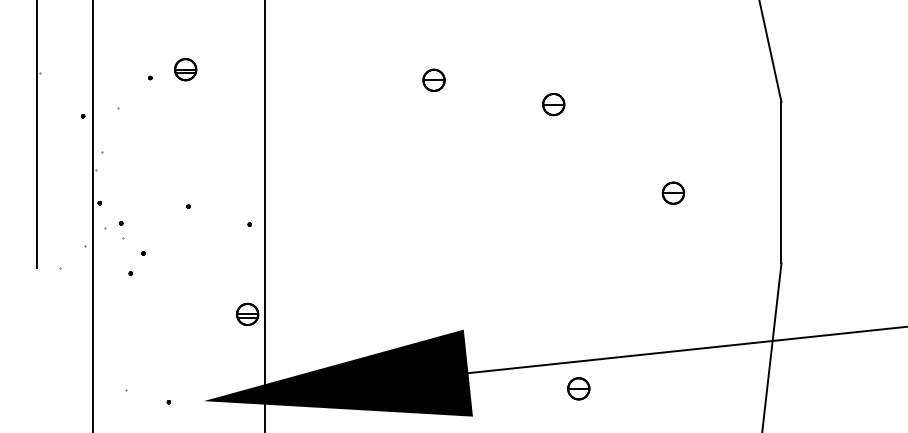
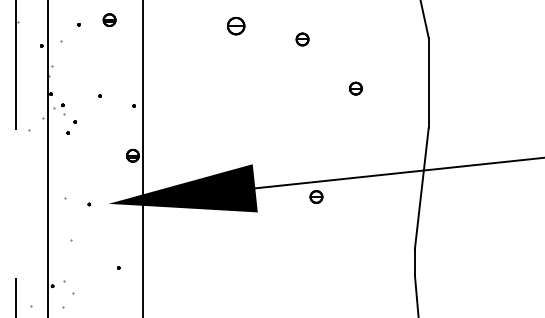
part: (185, 68) -> (109, 19), moved
part: (434, 79) -> (236, 25), size x1.4
part: (672, 192) -> (355, 88), moved

